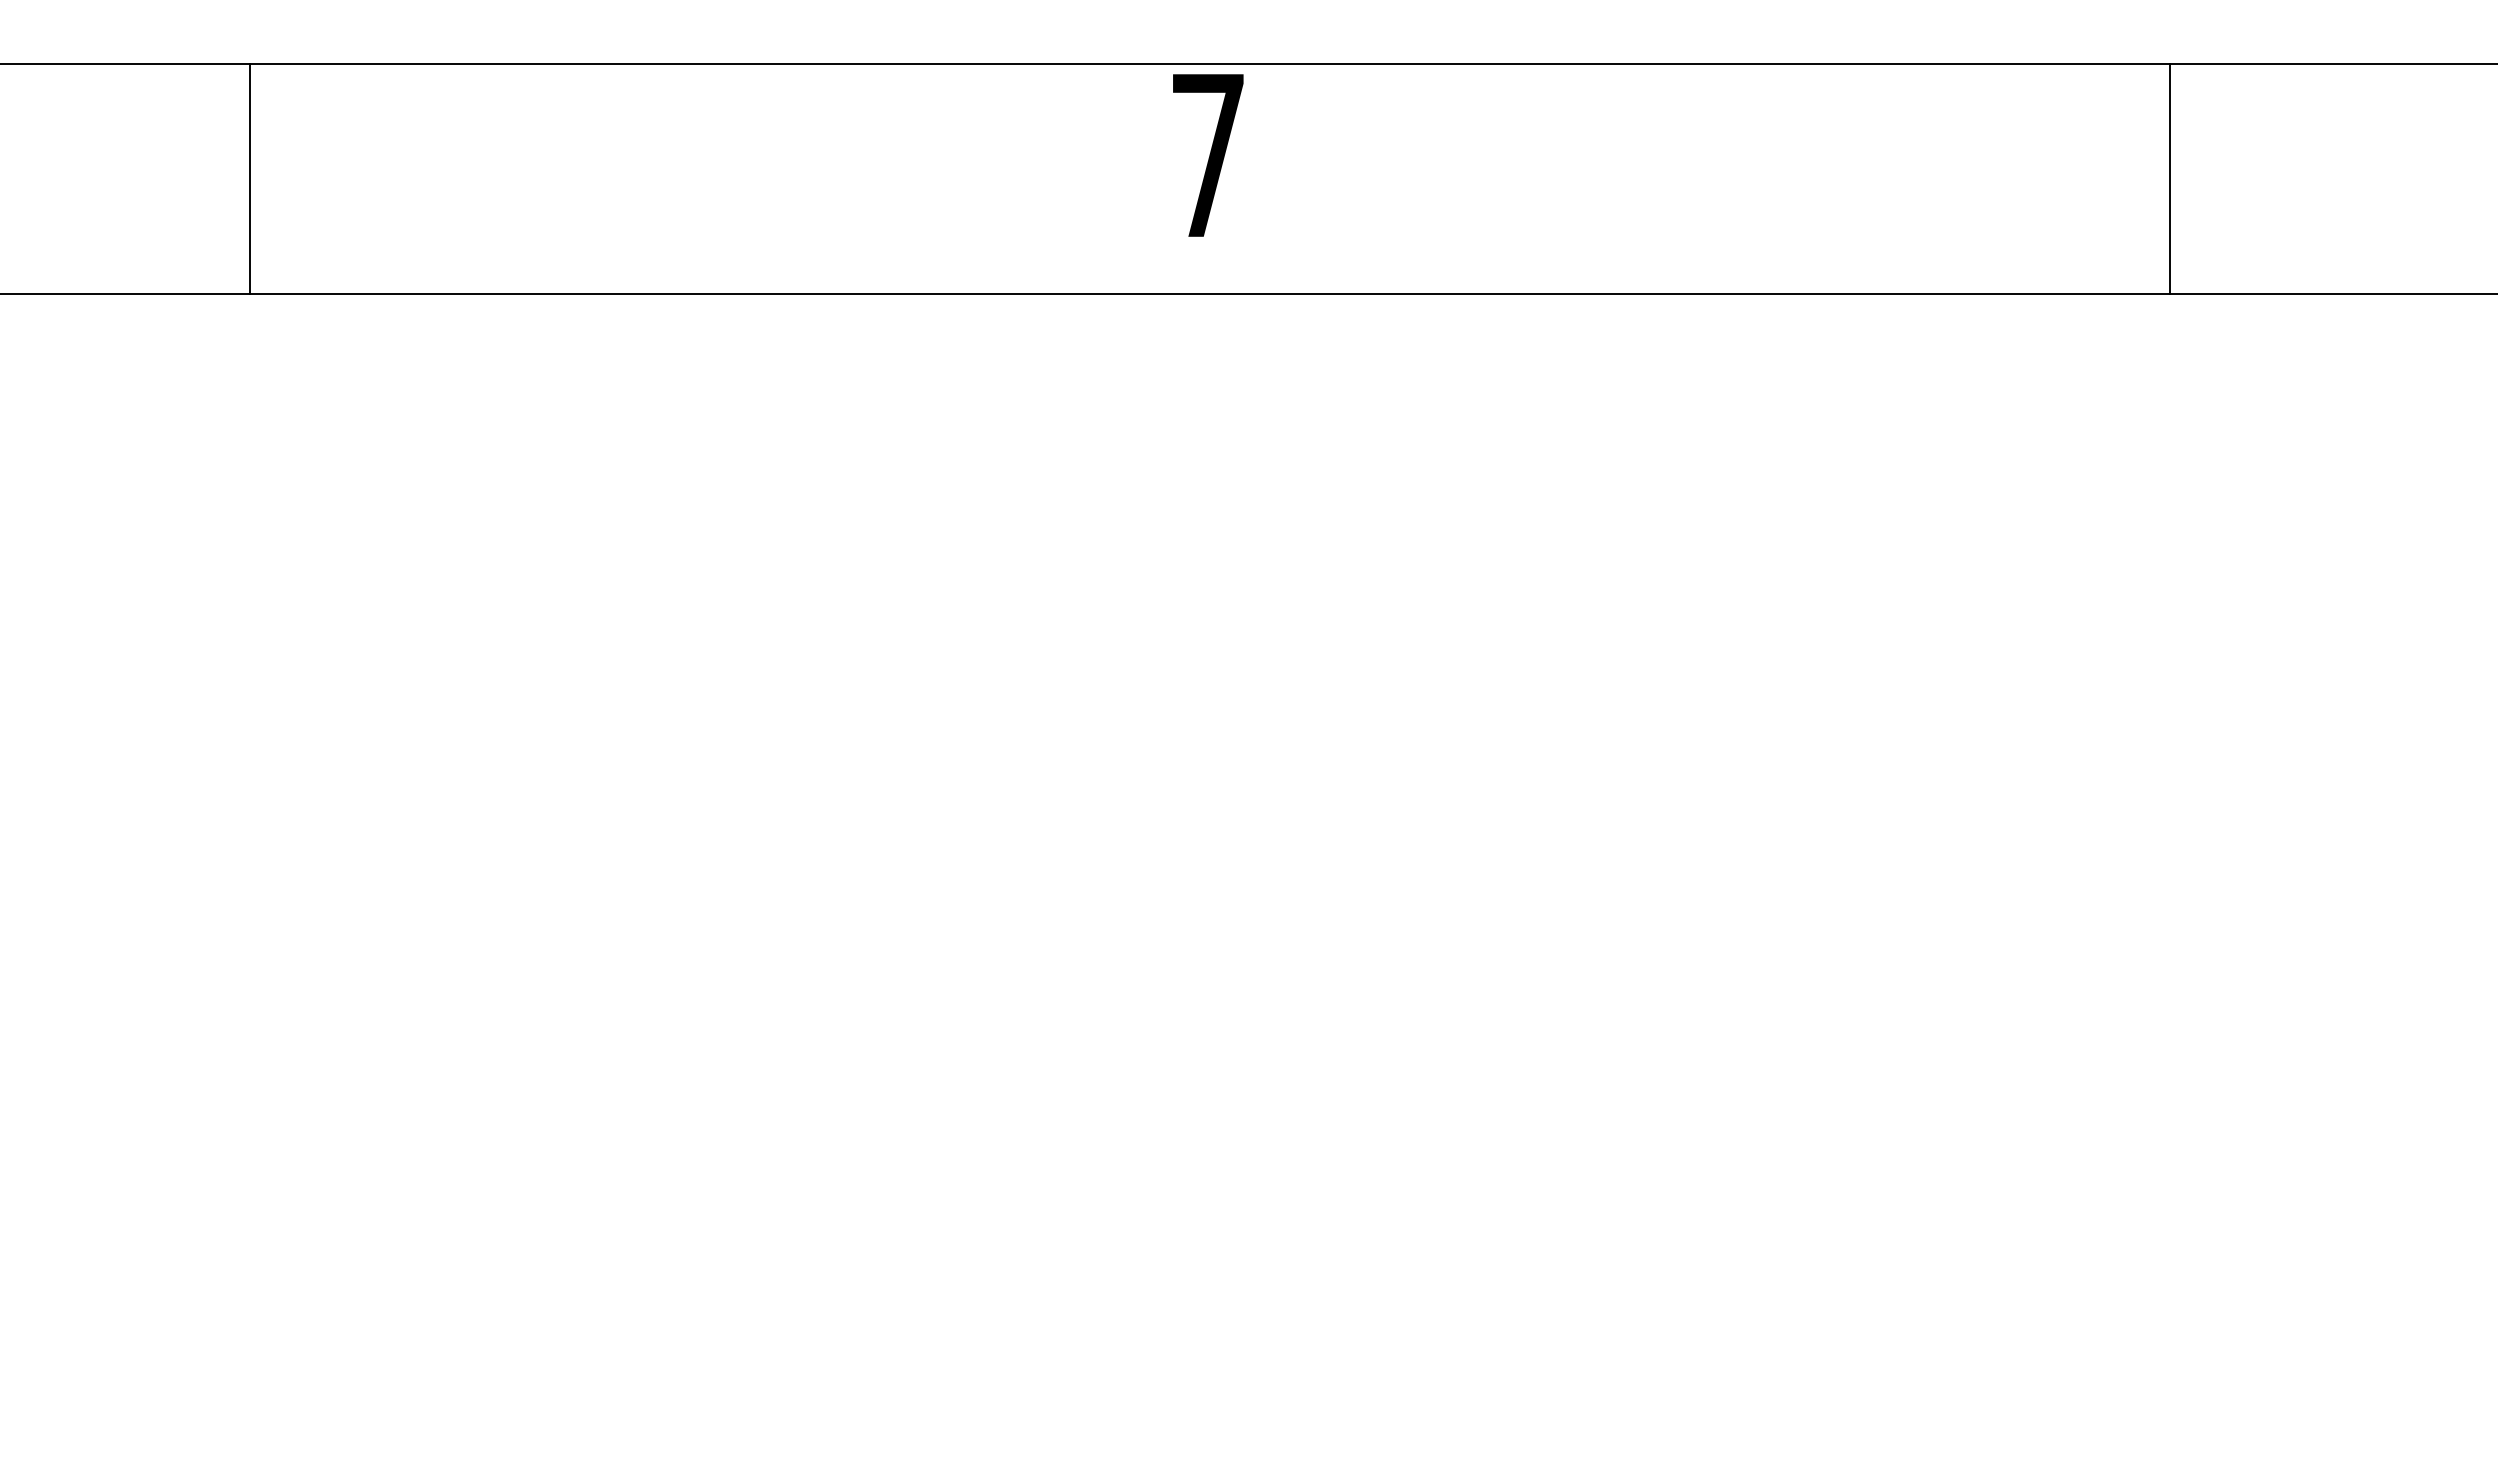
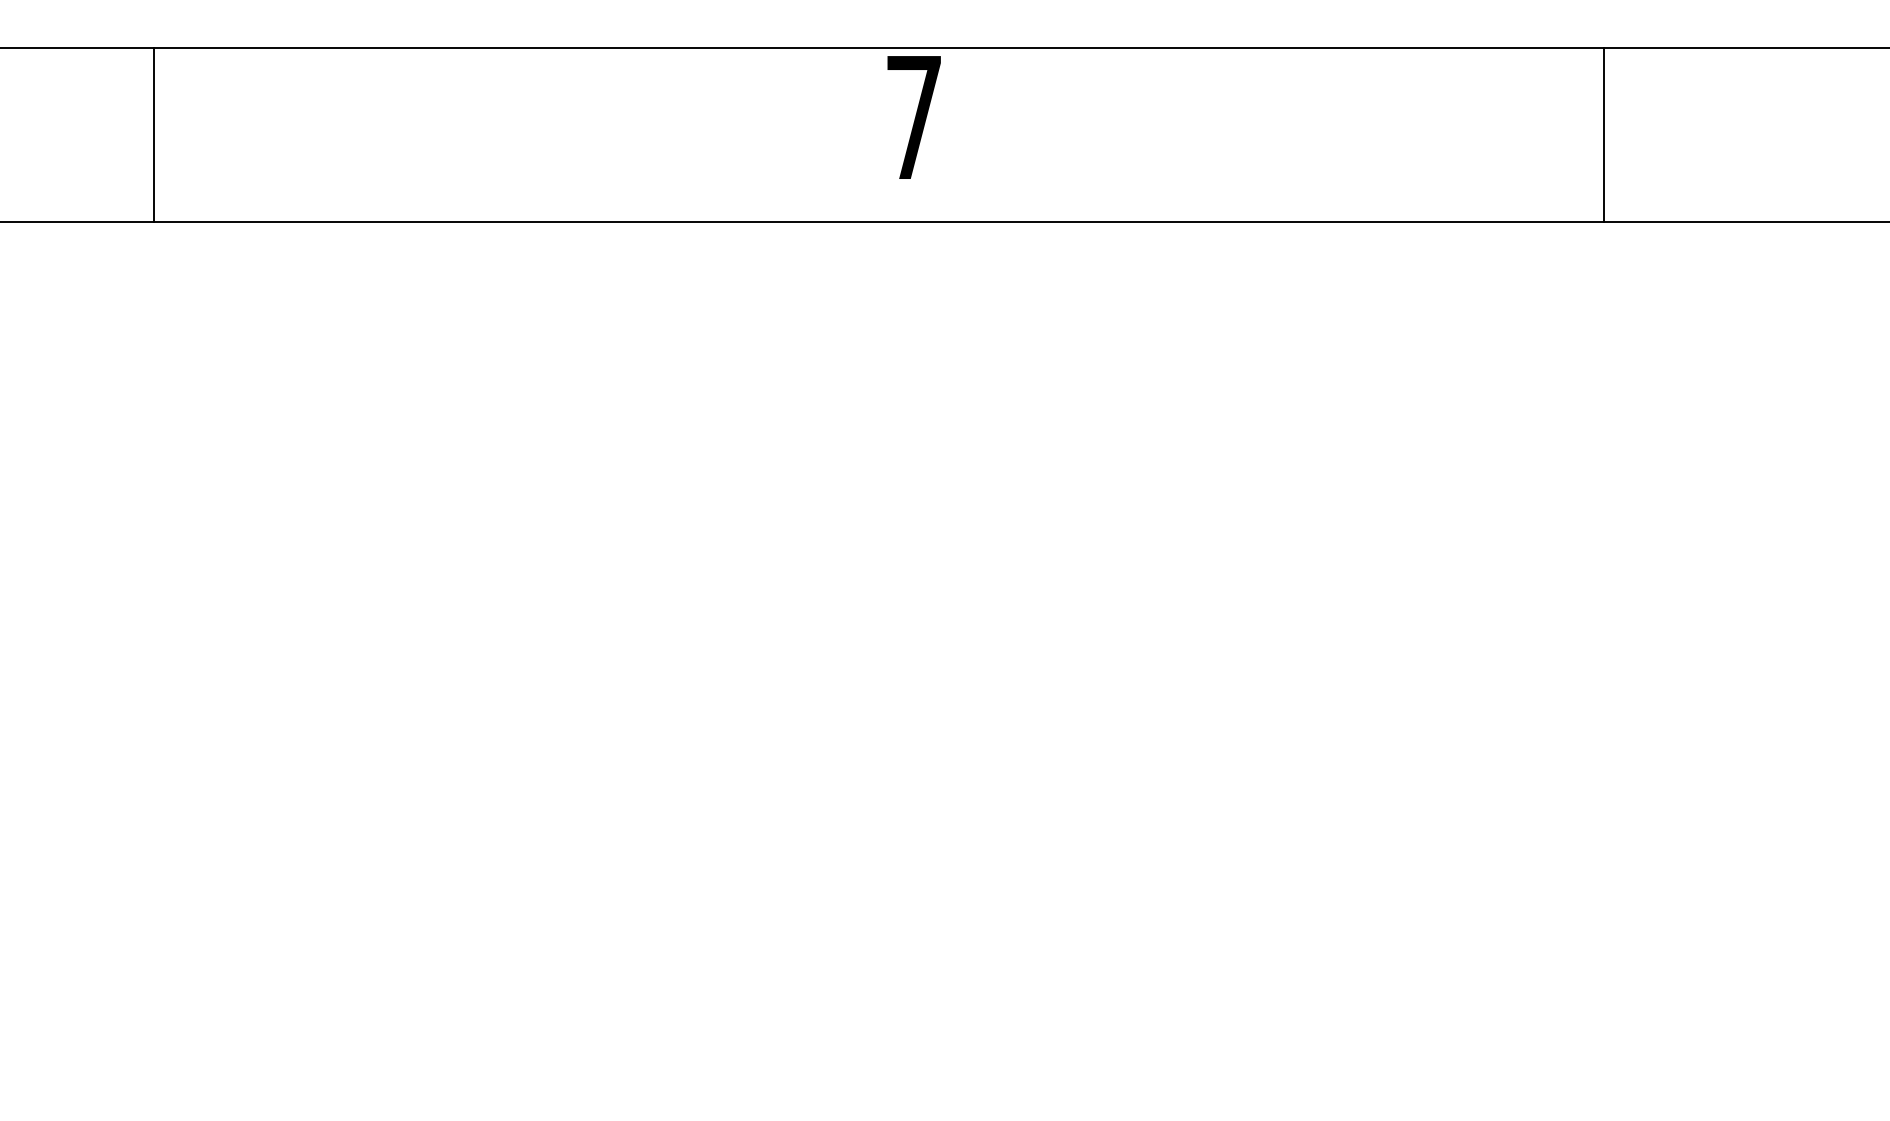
line: (250, 178) -> (153, 134), moved
line: (2169, 178) -> (1603, 134), moved

